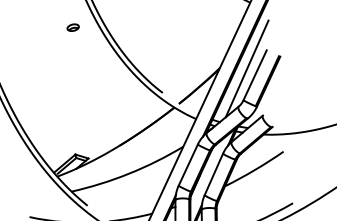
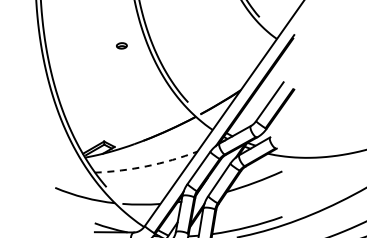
part: (72, 27) -> (121, 45), moved
line: (246, 69) -> (263, 95), removed
arc: (129, 173) -> (147, 166), solid -> dashed

